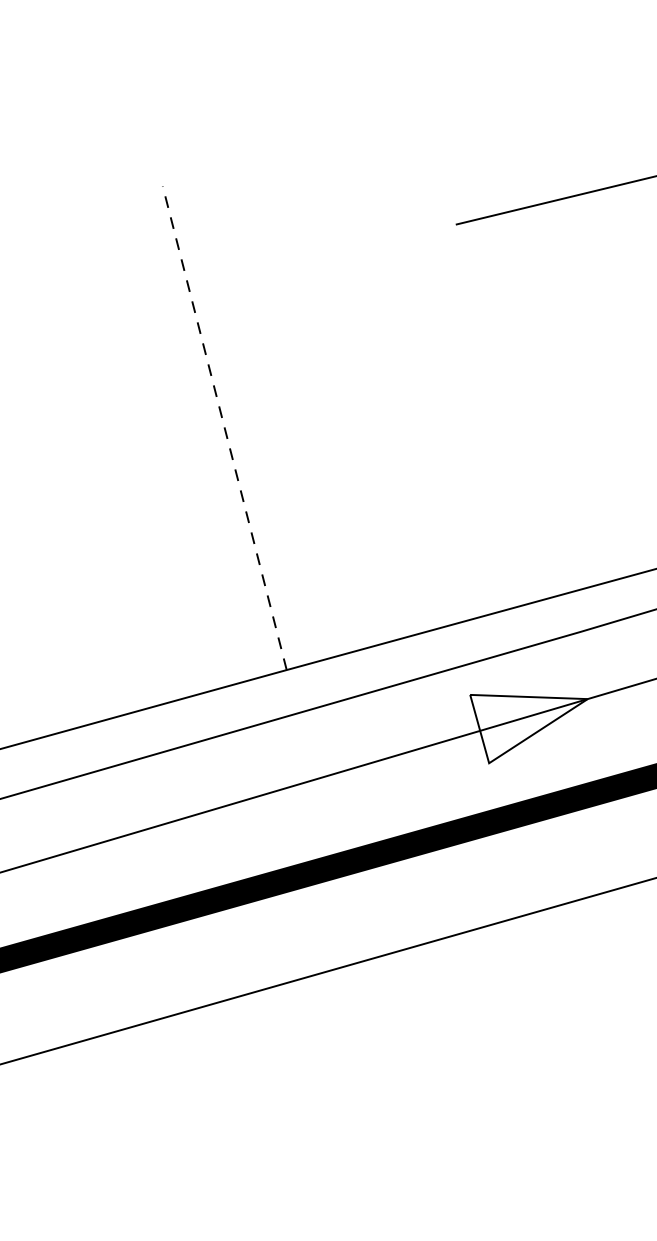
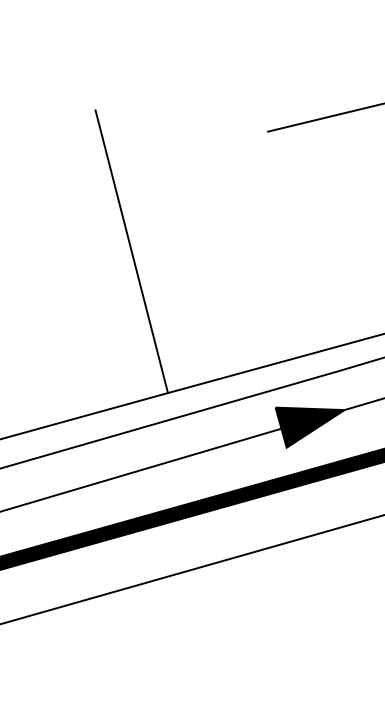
line: (224, 426) -> (131, 250), dashed -> solid
fill: (528, 728) -> (309, 427), added

